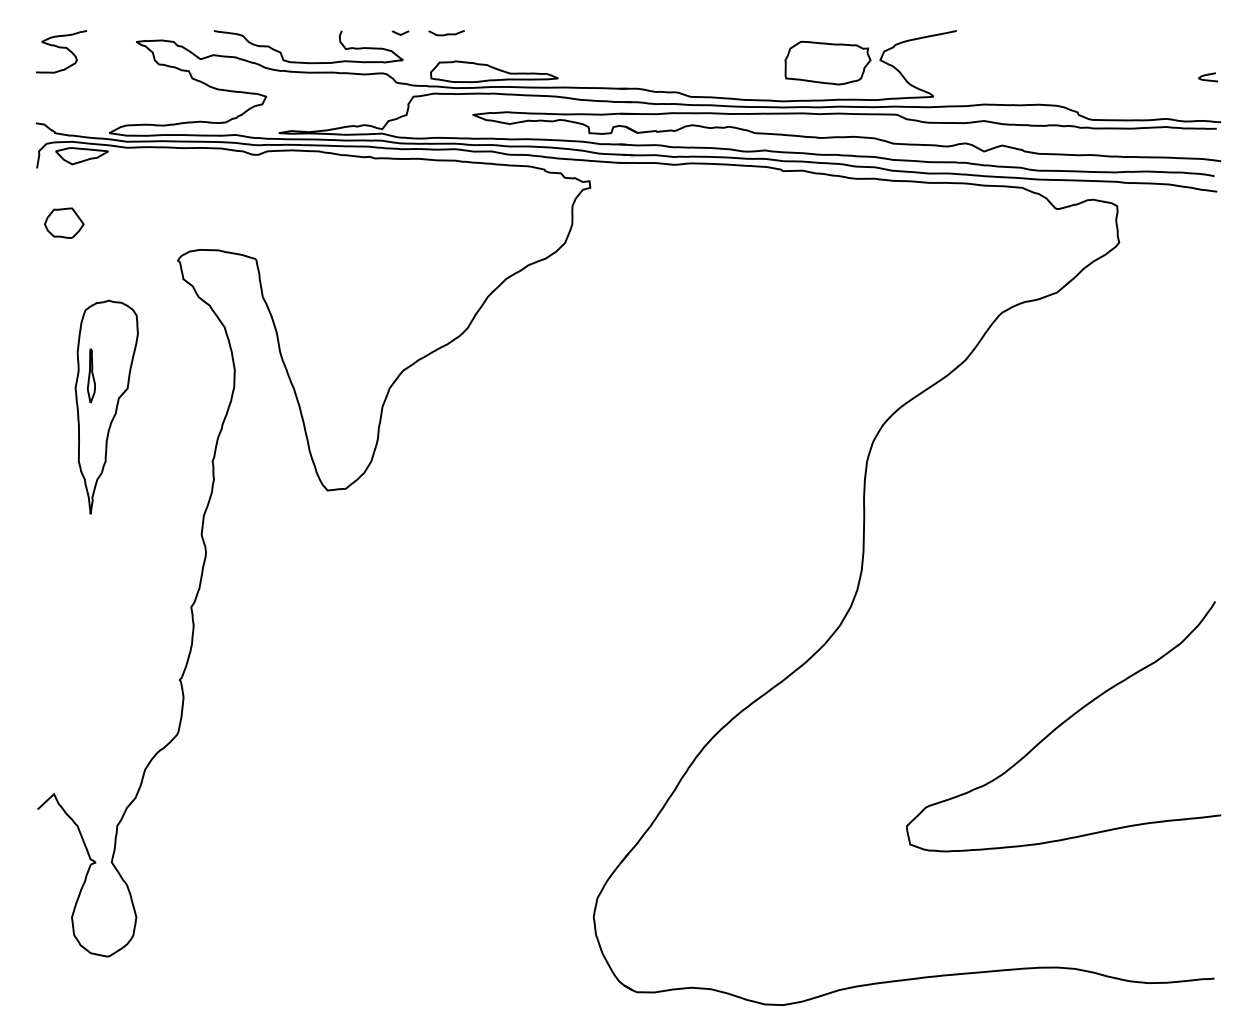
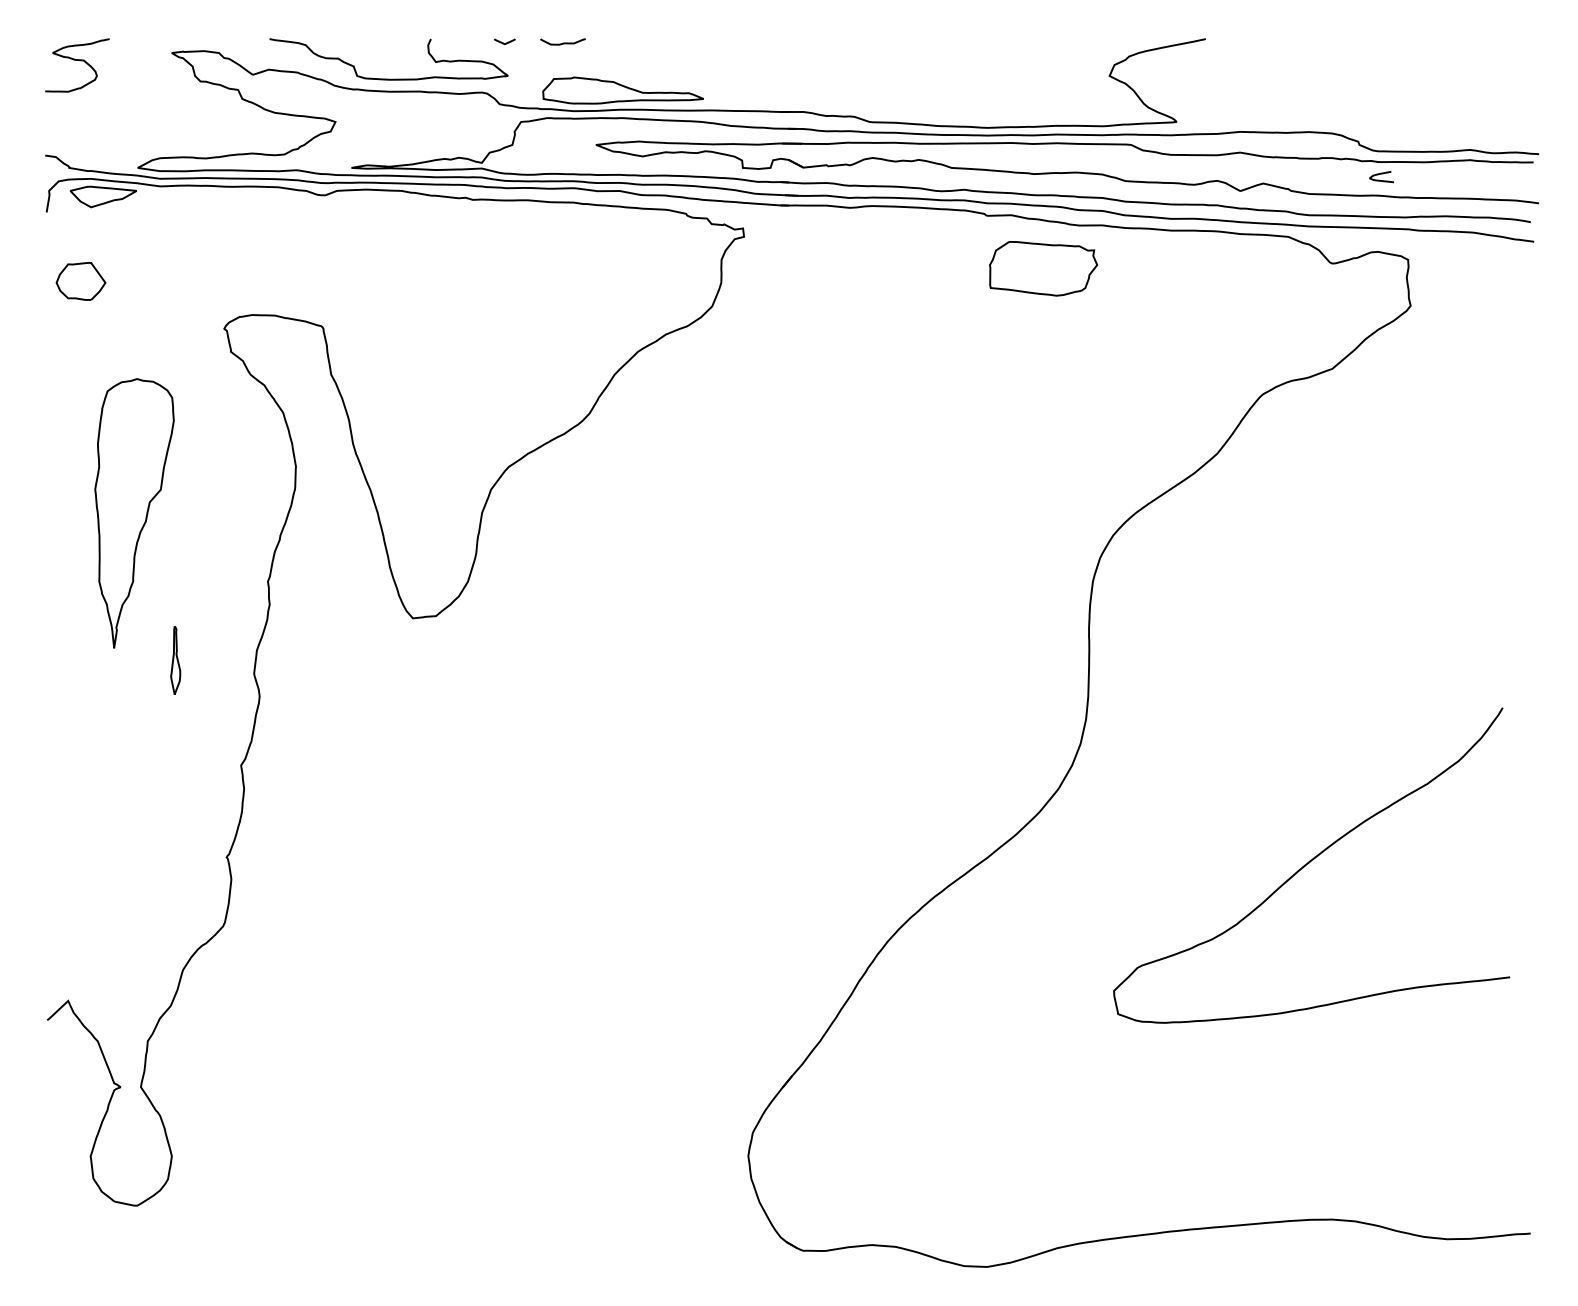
part: (827, 62) -> (1042, 267), moved
curve: (1207, 75) -> (1380, 174), moved
part: (90, 375) -> (174, 659), moved
curve: (1062, 724) -> (1310, 862), moved

